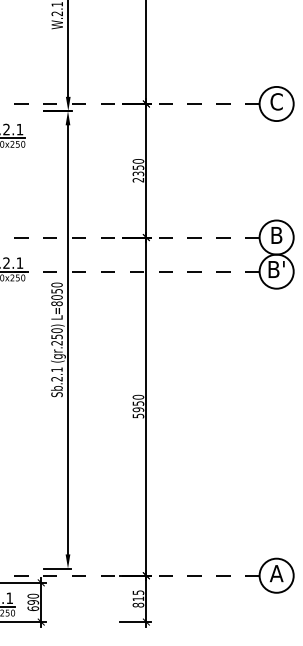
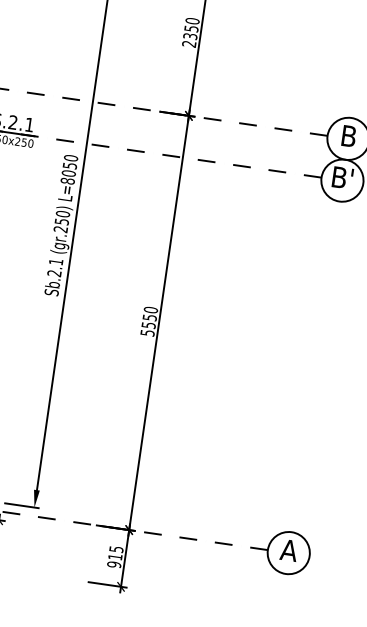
text: (137, 409) -> (147, 324), 5950 -> 5550
text: (138, 604) -> (114, 563), 815 -> 915

